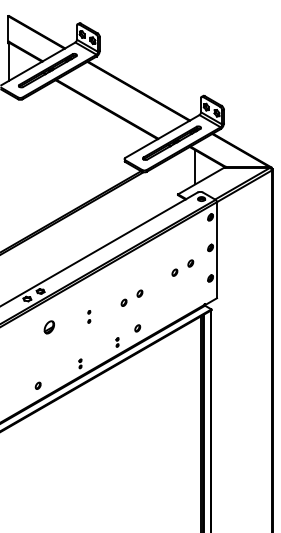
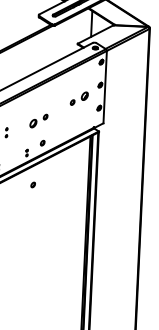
part: (190, 263) -> (84, 96), size x1.6
part: (123, 302) -> (32, 123), size x1.6
part: (127, 384) -> (33, 185), added

